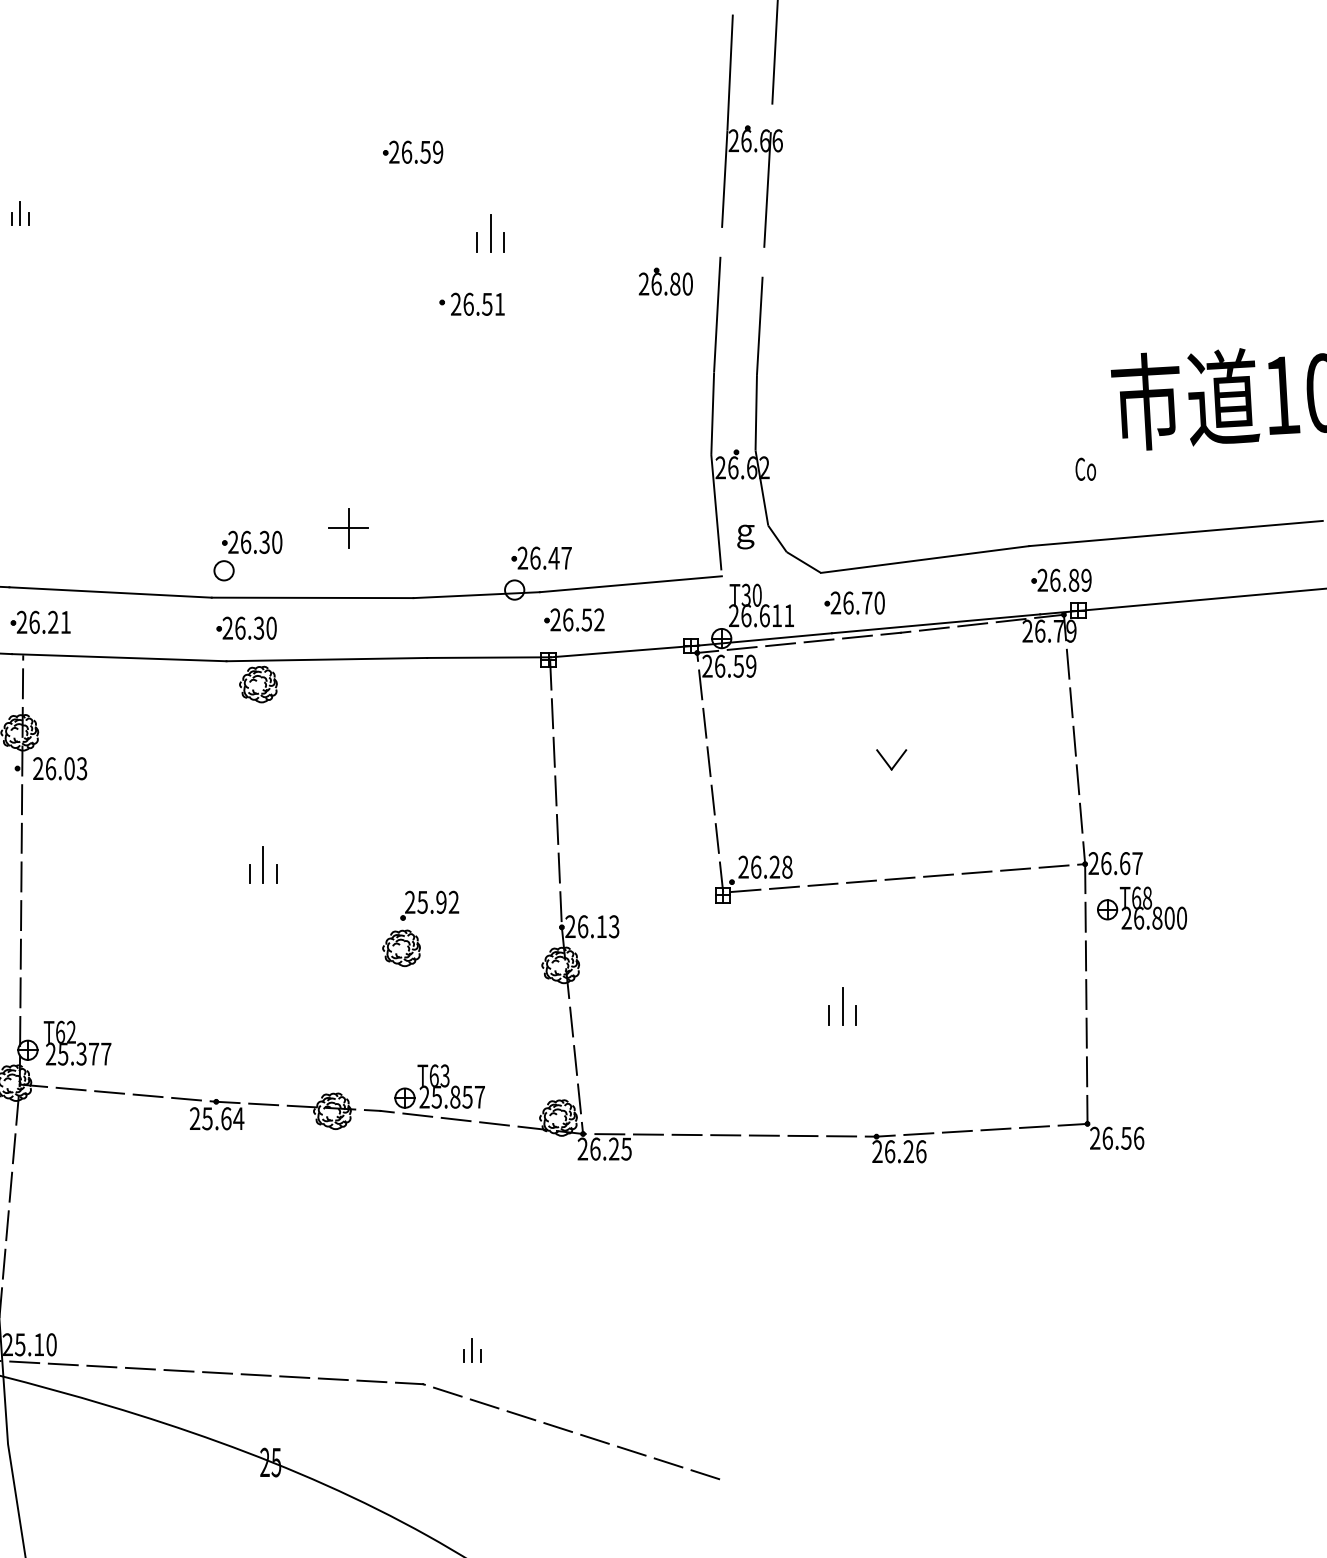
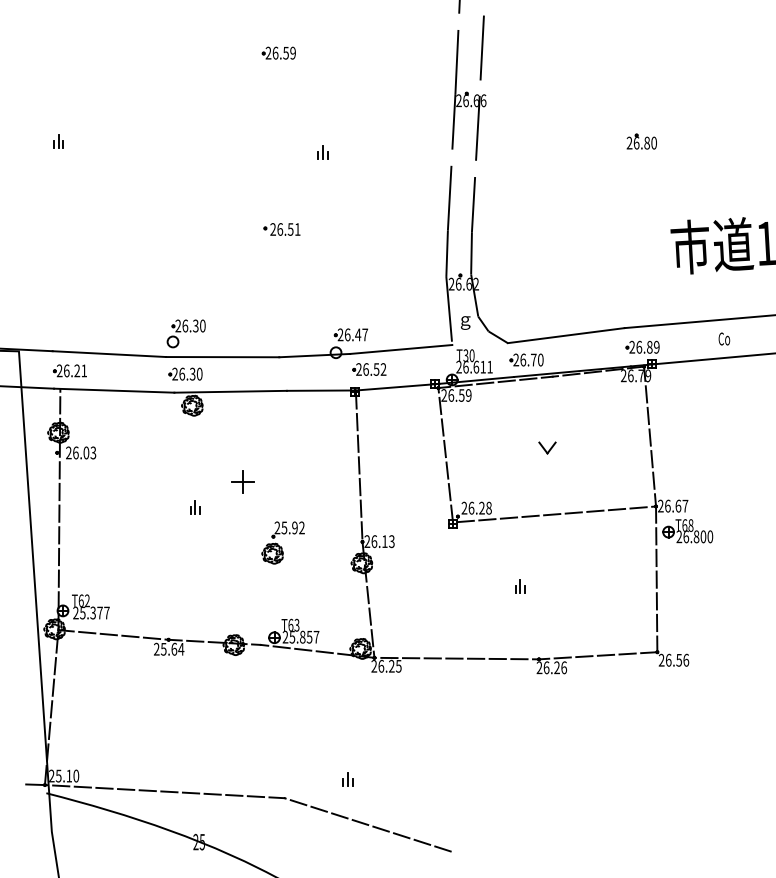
part: (412, 151) -> (278, 52), moved
part: (490, 233) -> (322, 152), size x0.62
part: (665, 281) -> (641, 141), moved
part: (470, 304) -> (281, 229), moved
text: (1085, 468) -> (724, 338), moved
part: (347, 527) -> (242, 481), moved
part: (264, 865) -> (195, 507), size x0.62
part: (843, 1006) -> (520, 586), size x0.62
part: (470, 1350) -> (347, 779), moved

